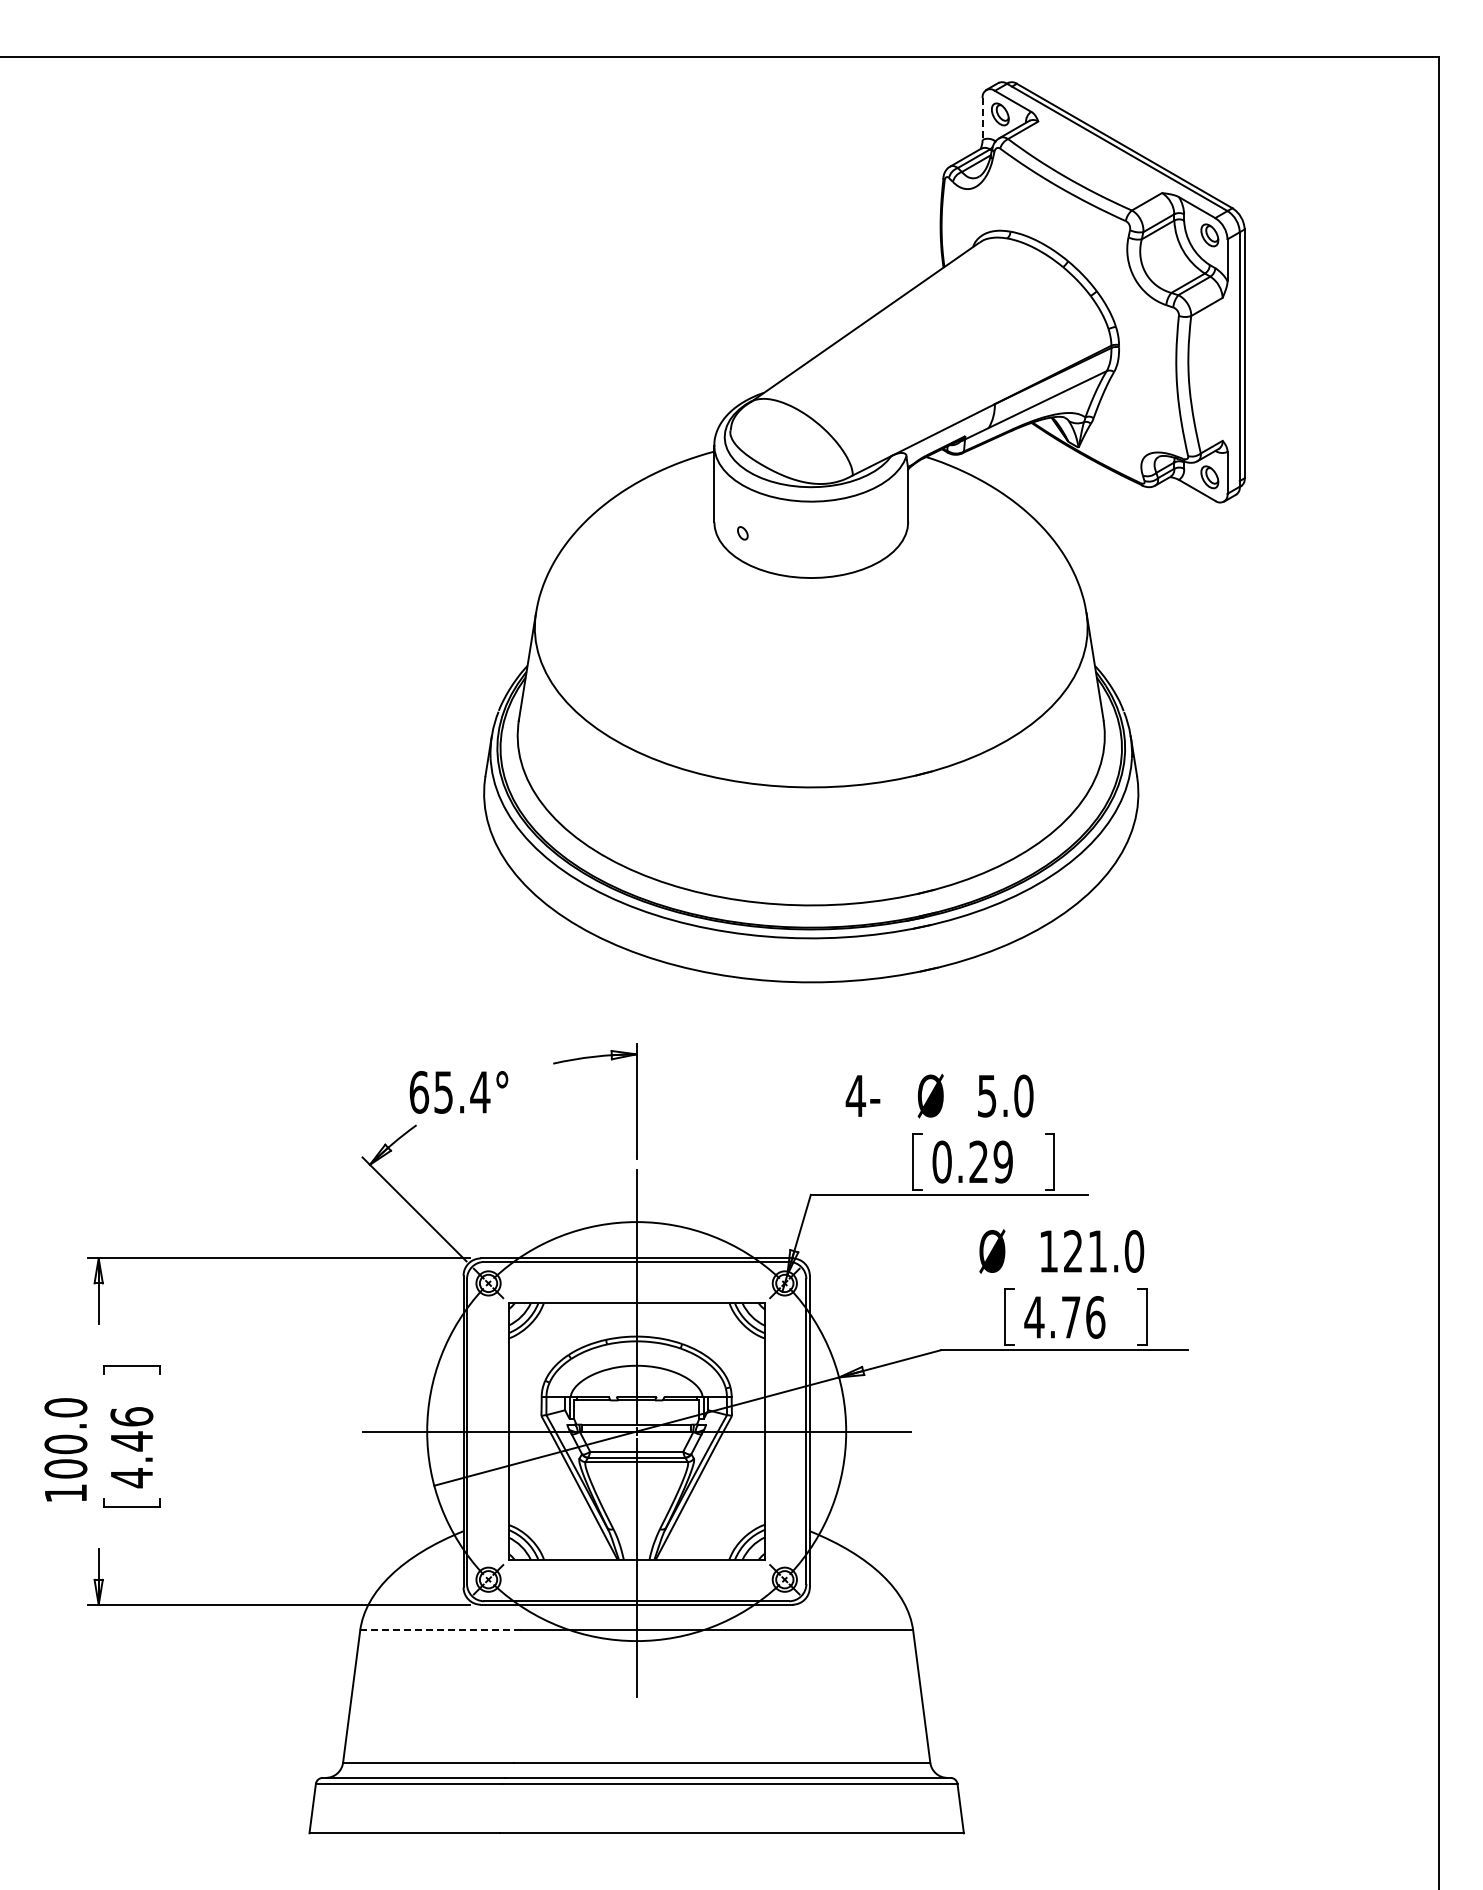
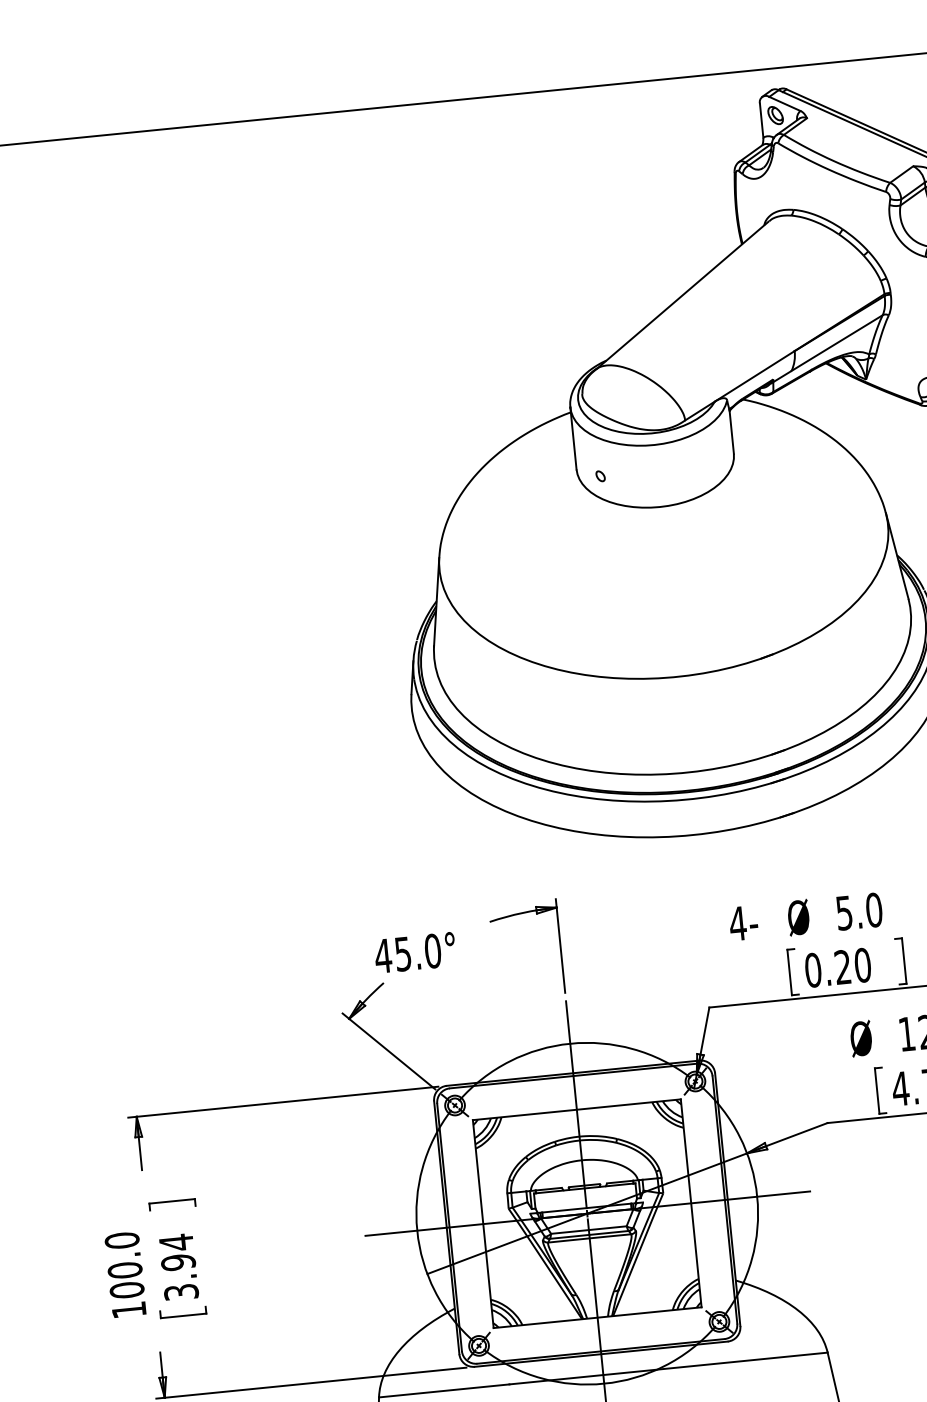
line: (982, 118) -> (761, 120), dashed -> solid
text: (449, 1091) -> (407, 952), 65.4° -> 45.0°
text: (1002, 1161) -> (862, 964), 0.29 -> 0.20
text: (131, 1447) -> (178, 1267), 4.46 -> 3.94
line: (441, 1630) -> (444, 1390), dashed -> solid

